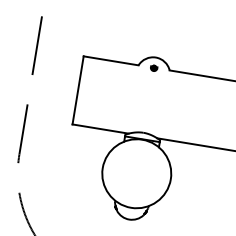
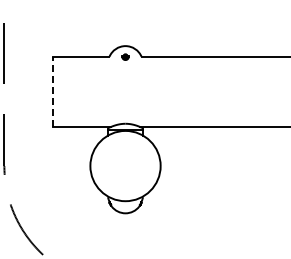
line: (77, 89) -> (52, 91), solid -> dashed

